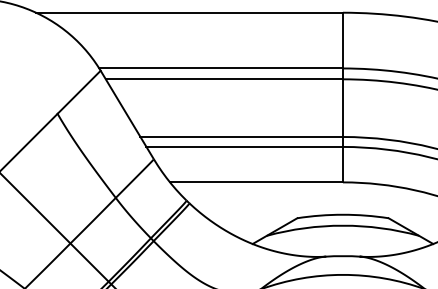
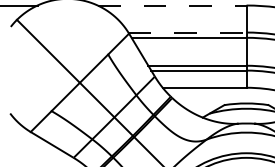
line: (190, 12) -> (172, 5), solid -> dashed
line: (221, 68) -> (187, 32), solid -> dashed

